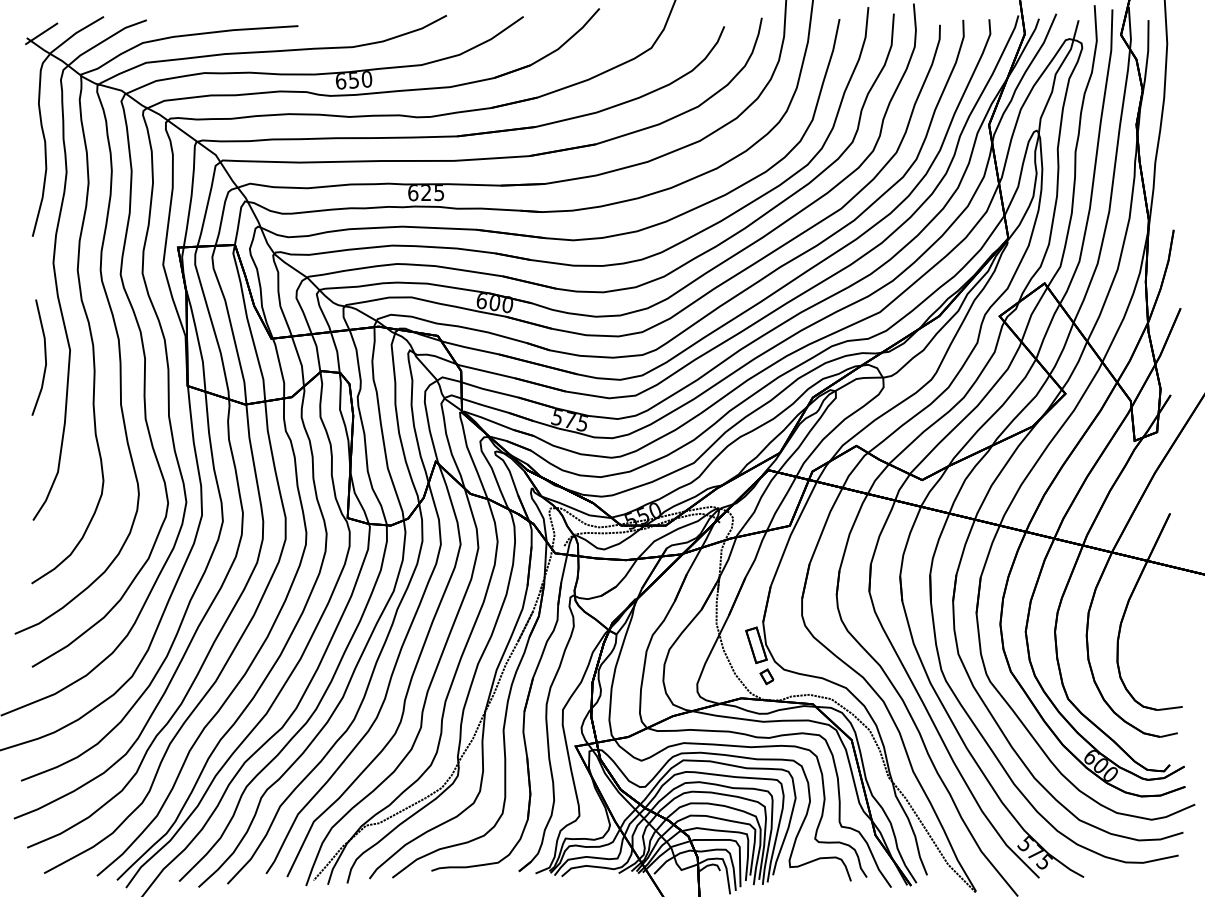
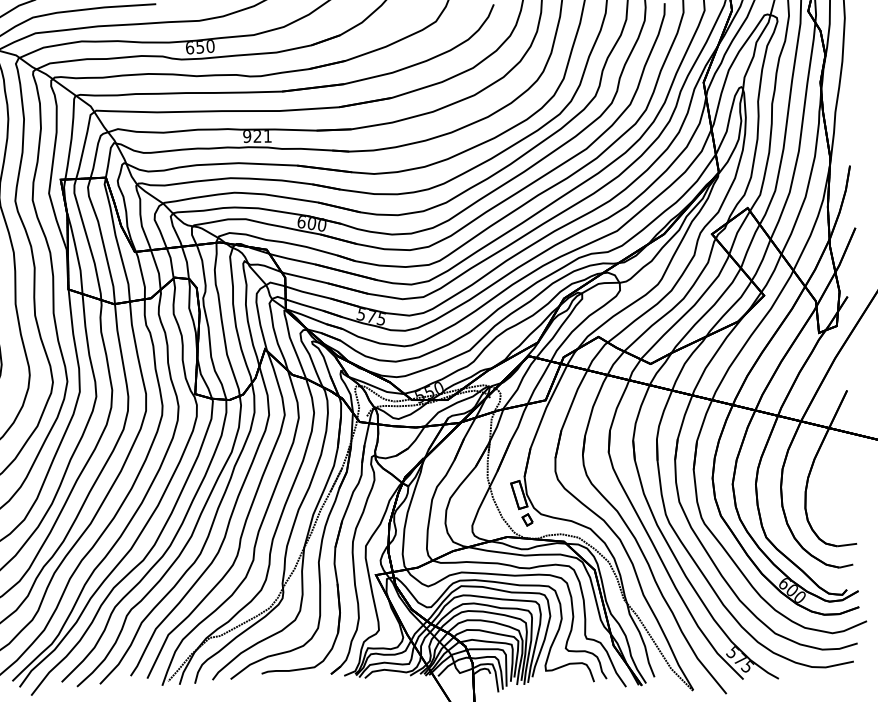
text: (426, 193) -> (257, 136), 625 -> 921

